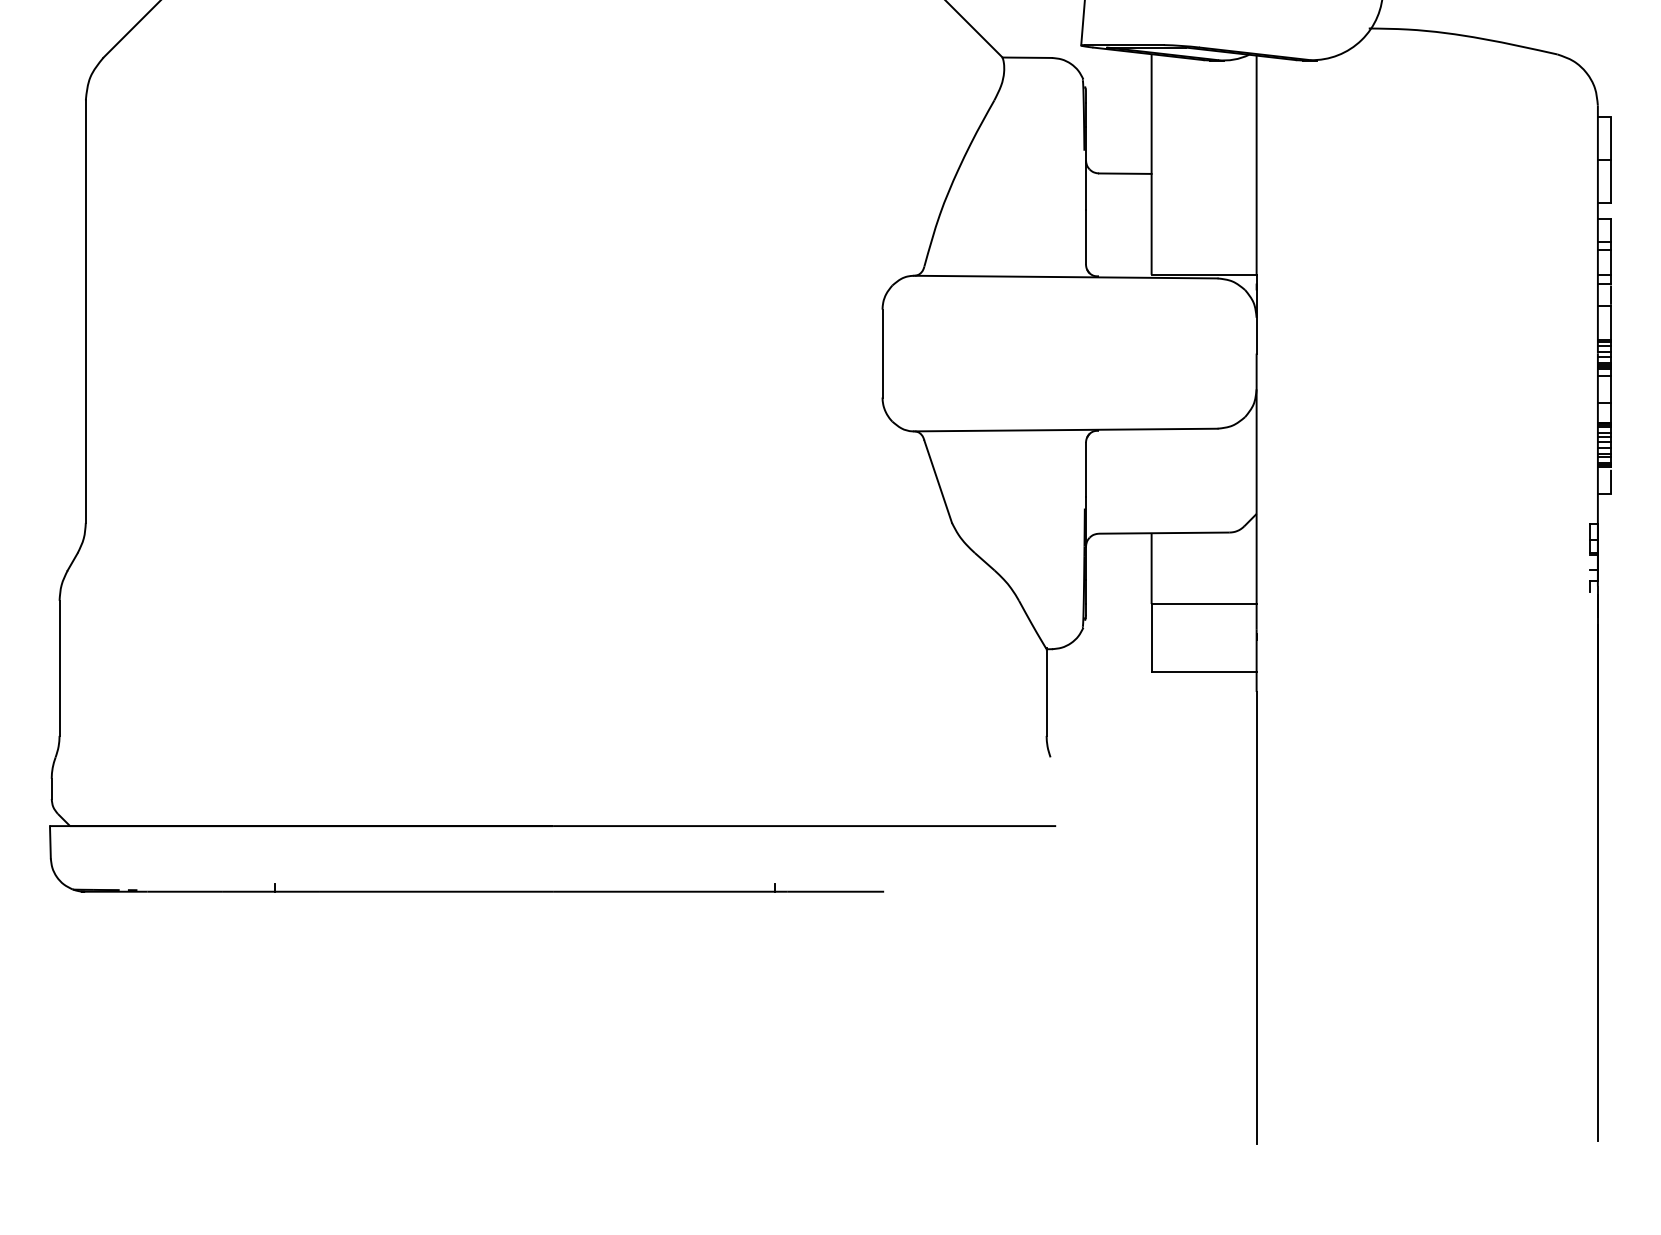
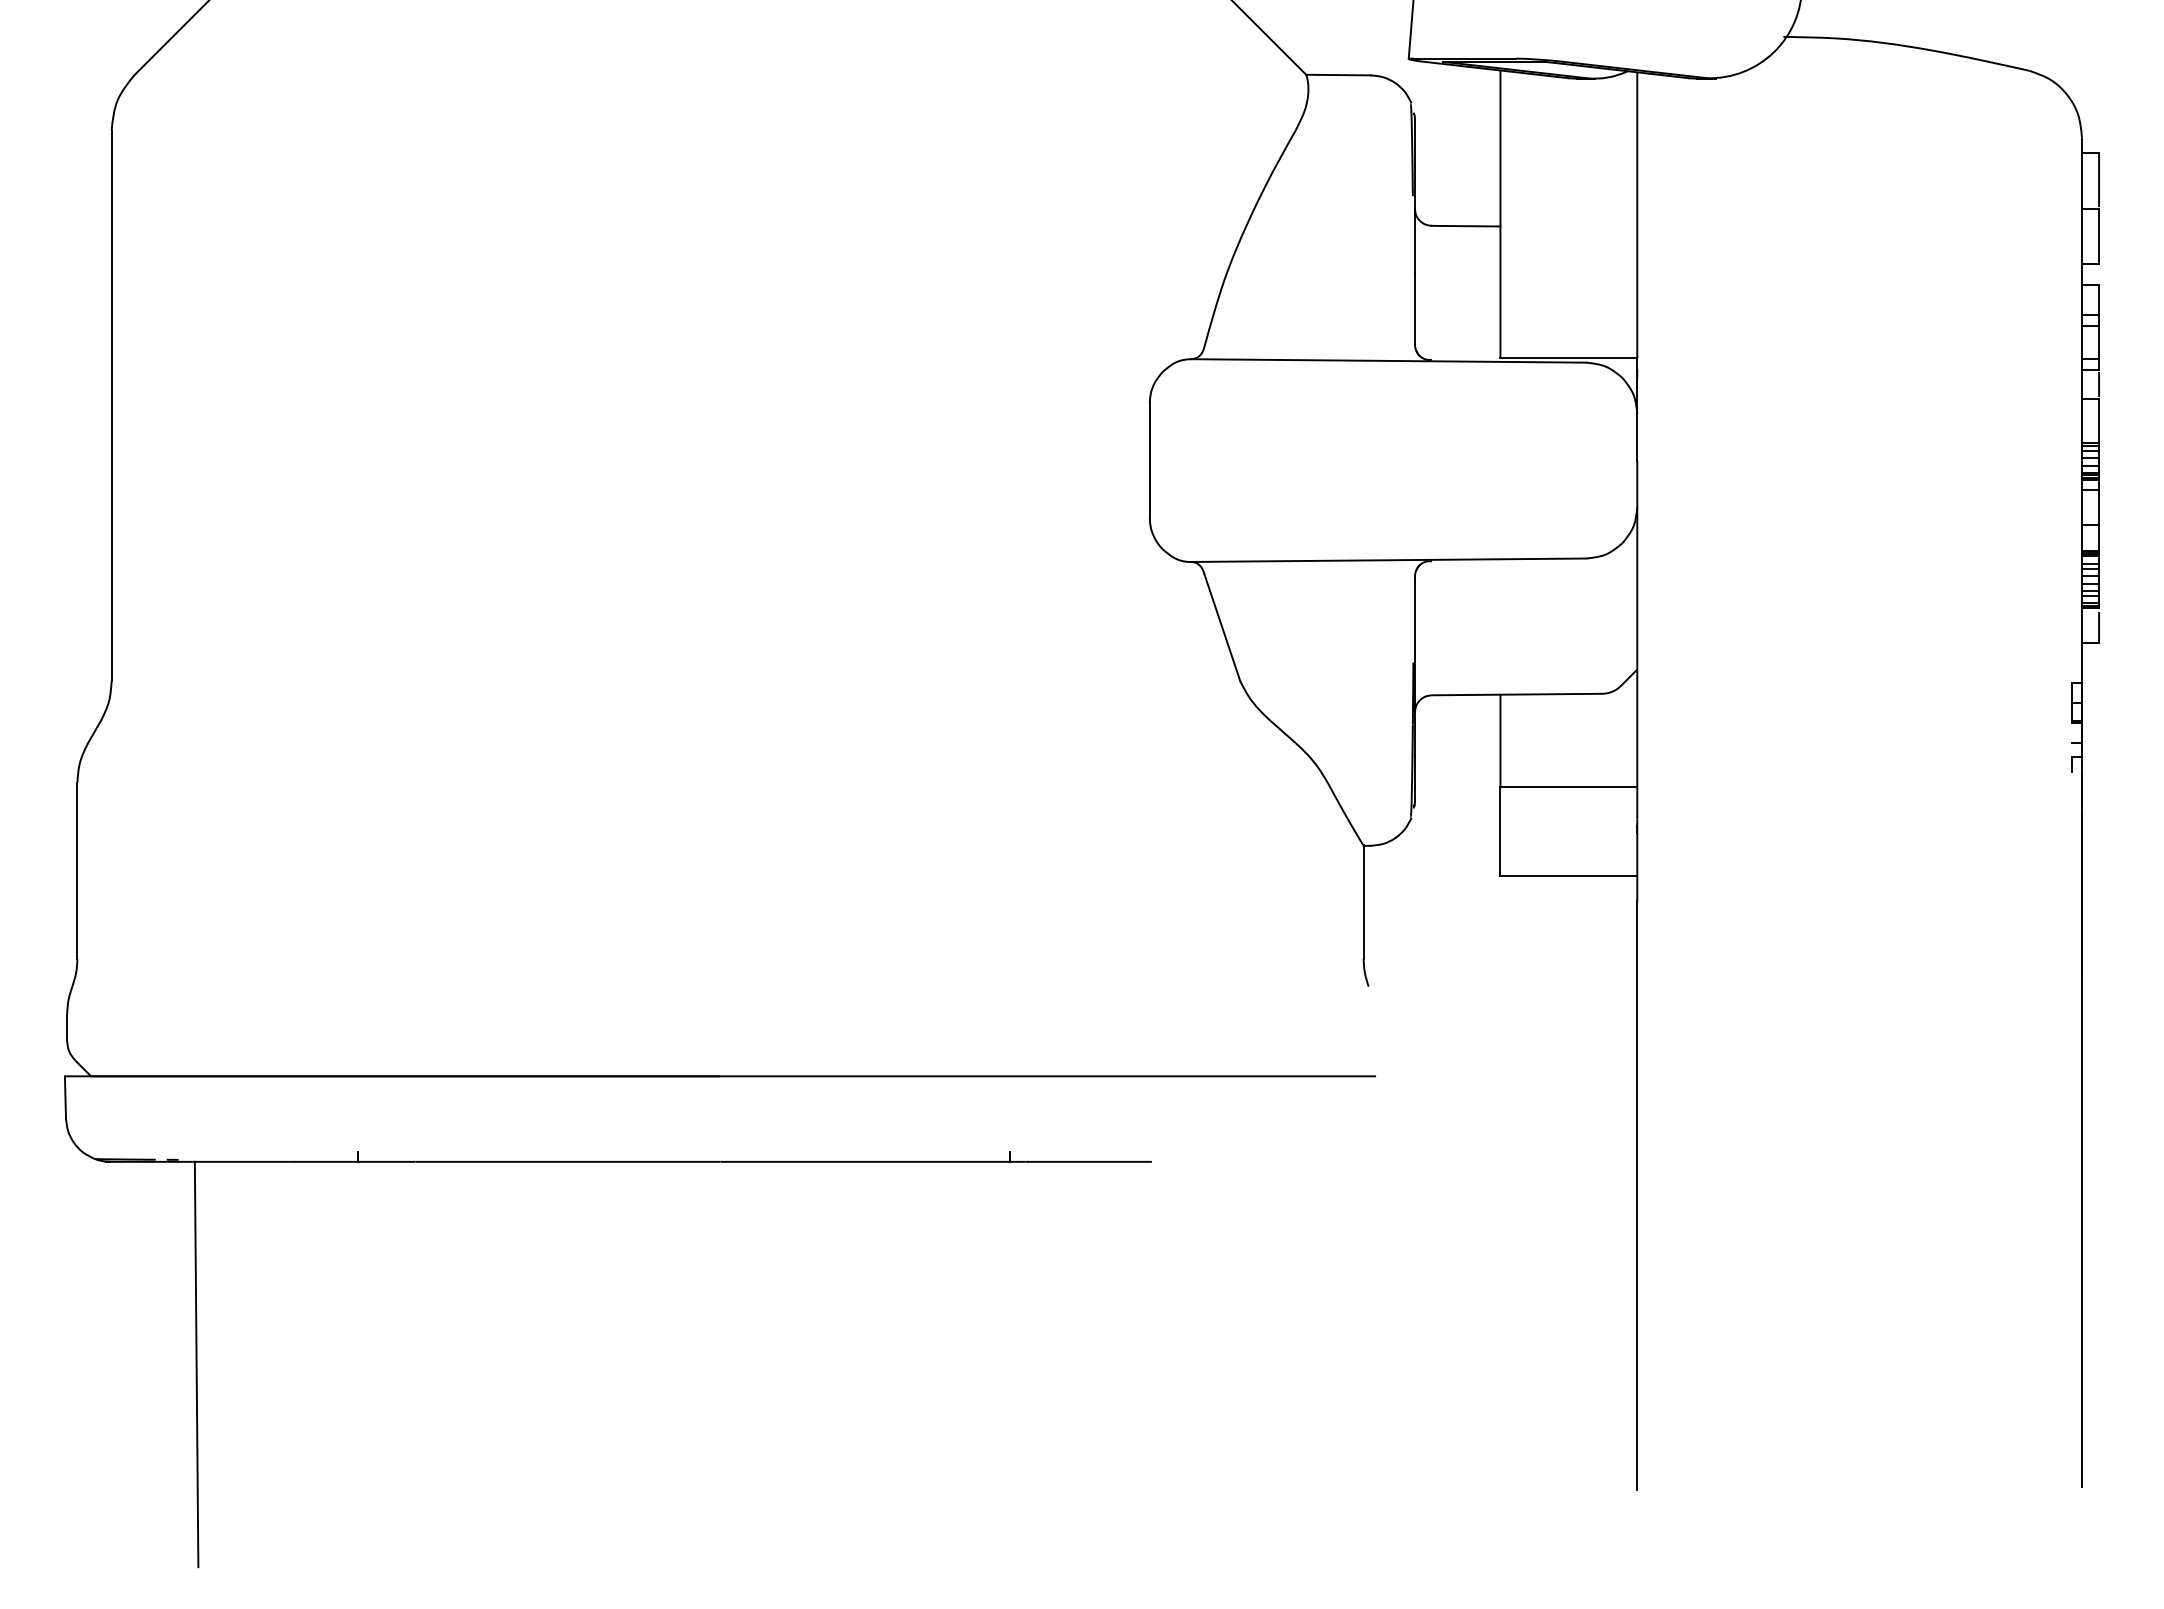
line: (150, 1047) -> (196, 1364), added

